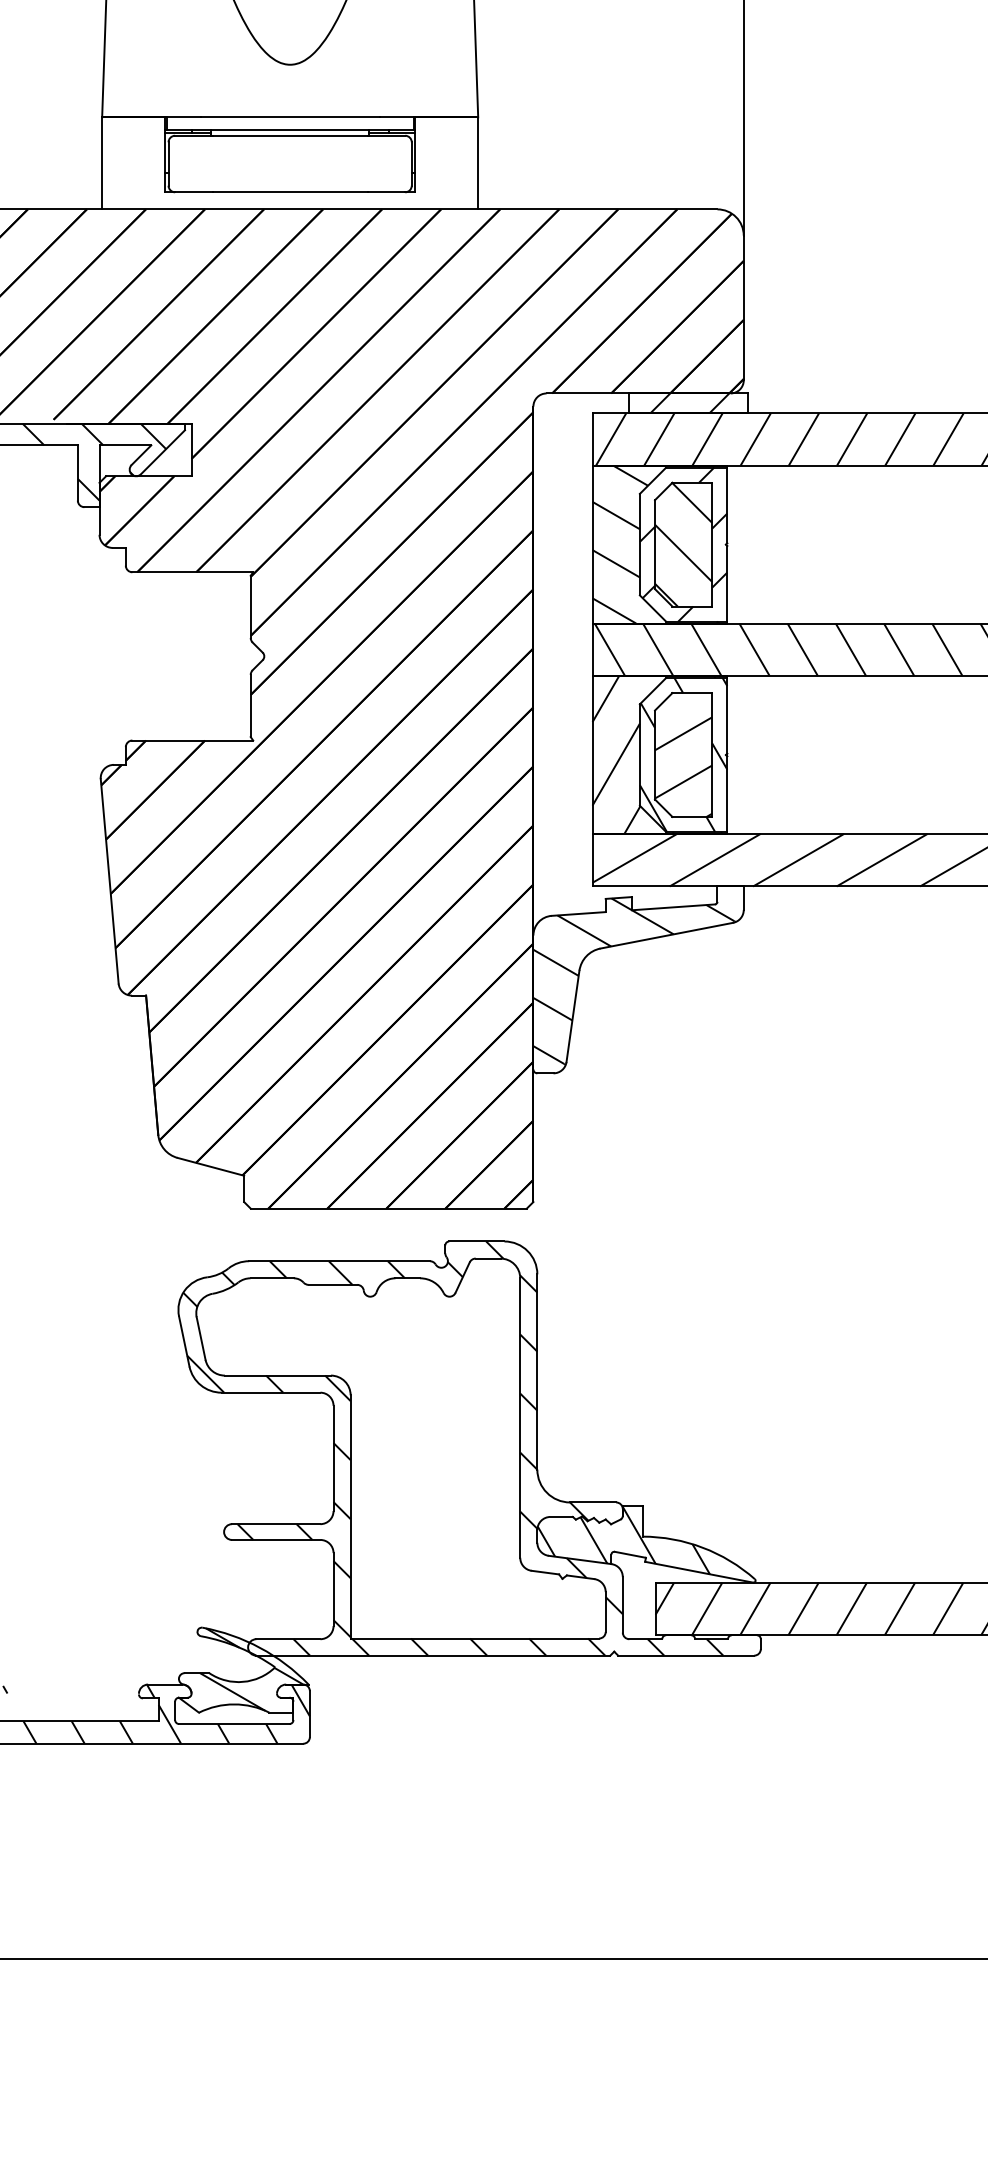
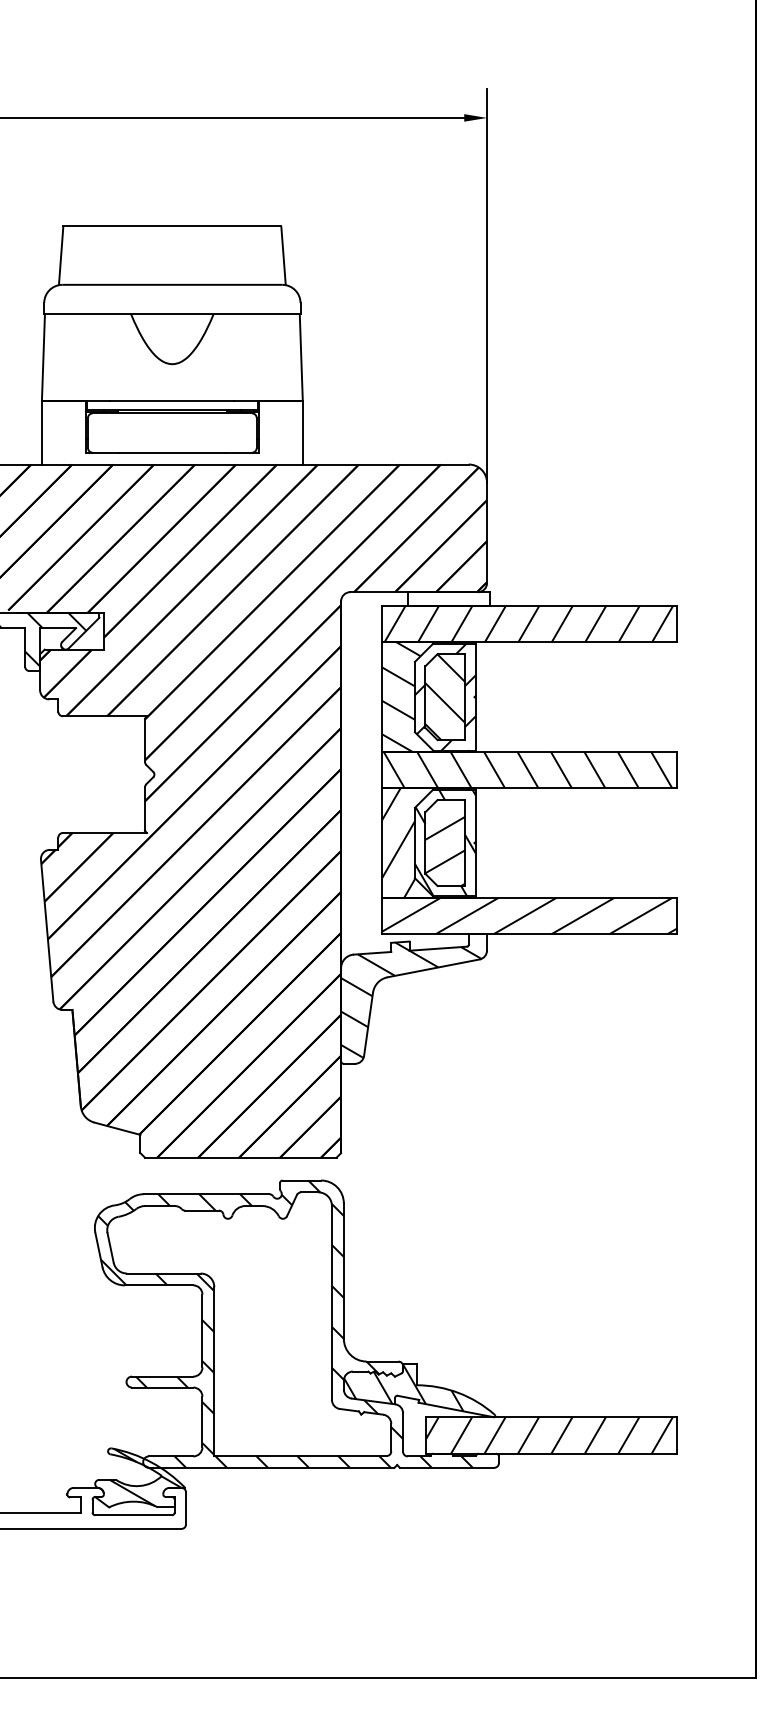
hatch: (689, 402) -> (449, 598), removed
hatch: (190, 1712) -> (103, 1507), removed

